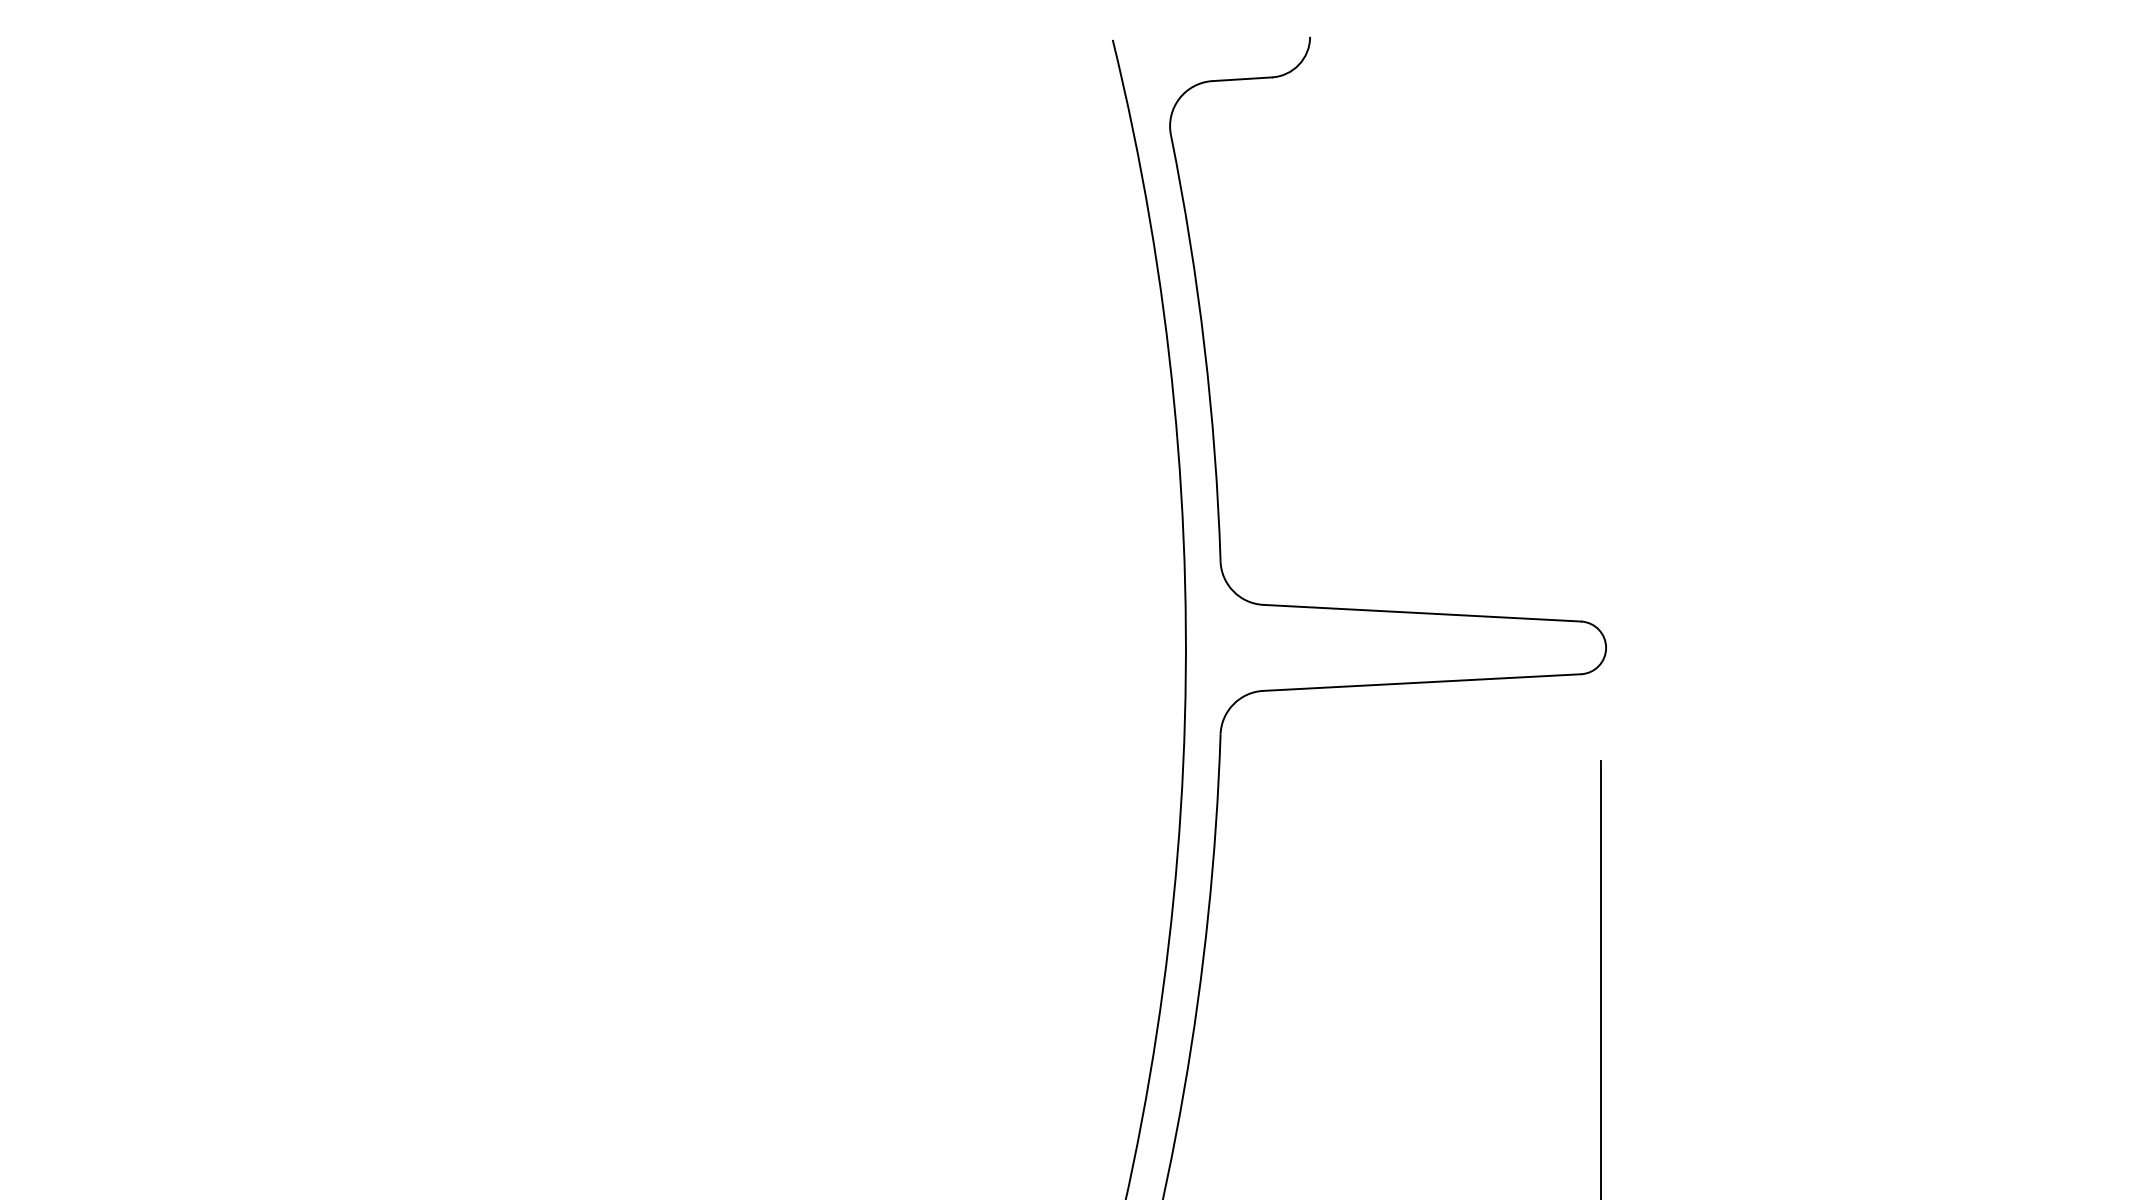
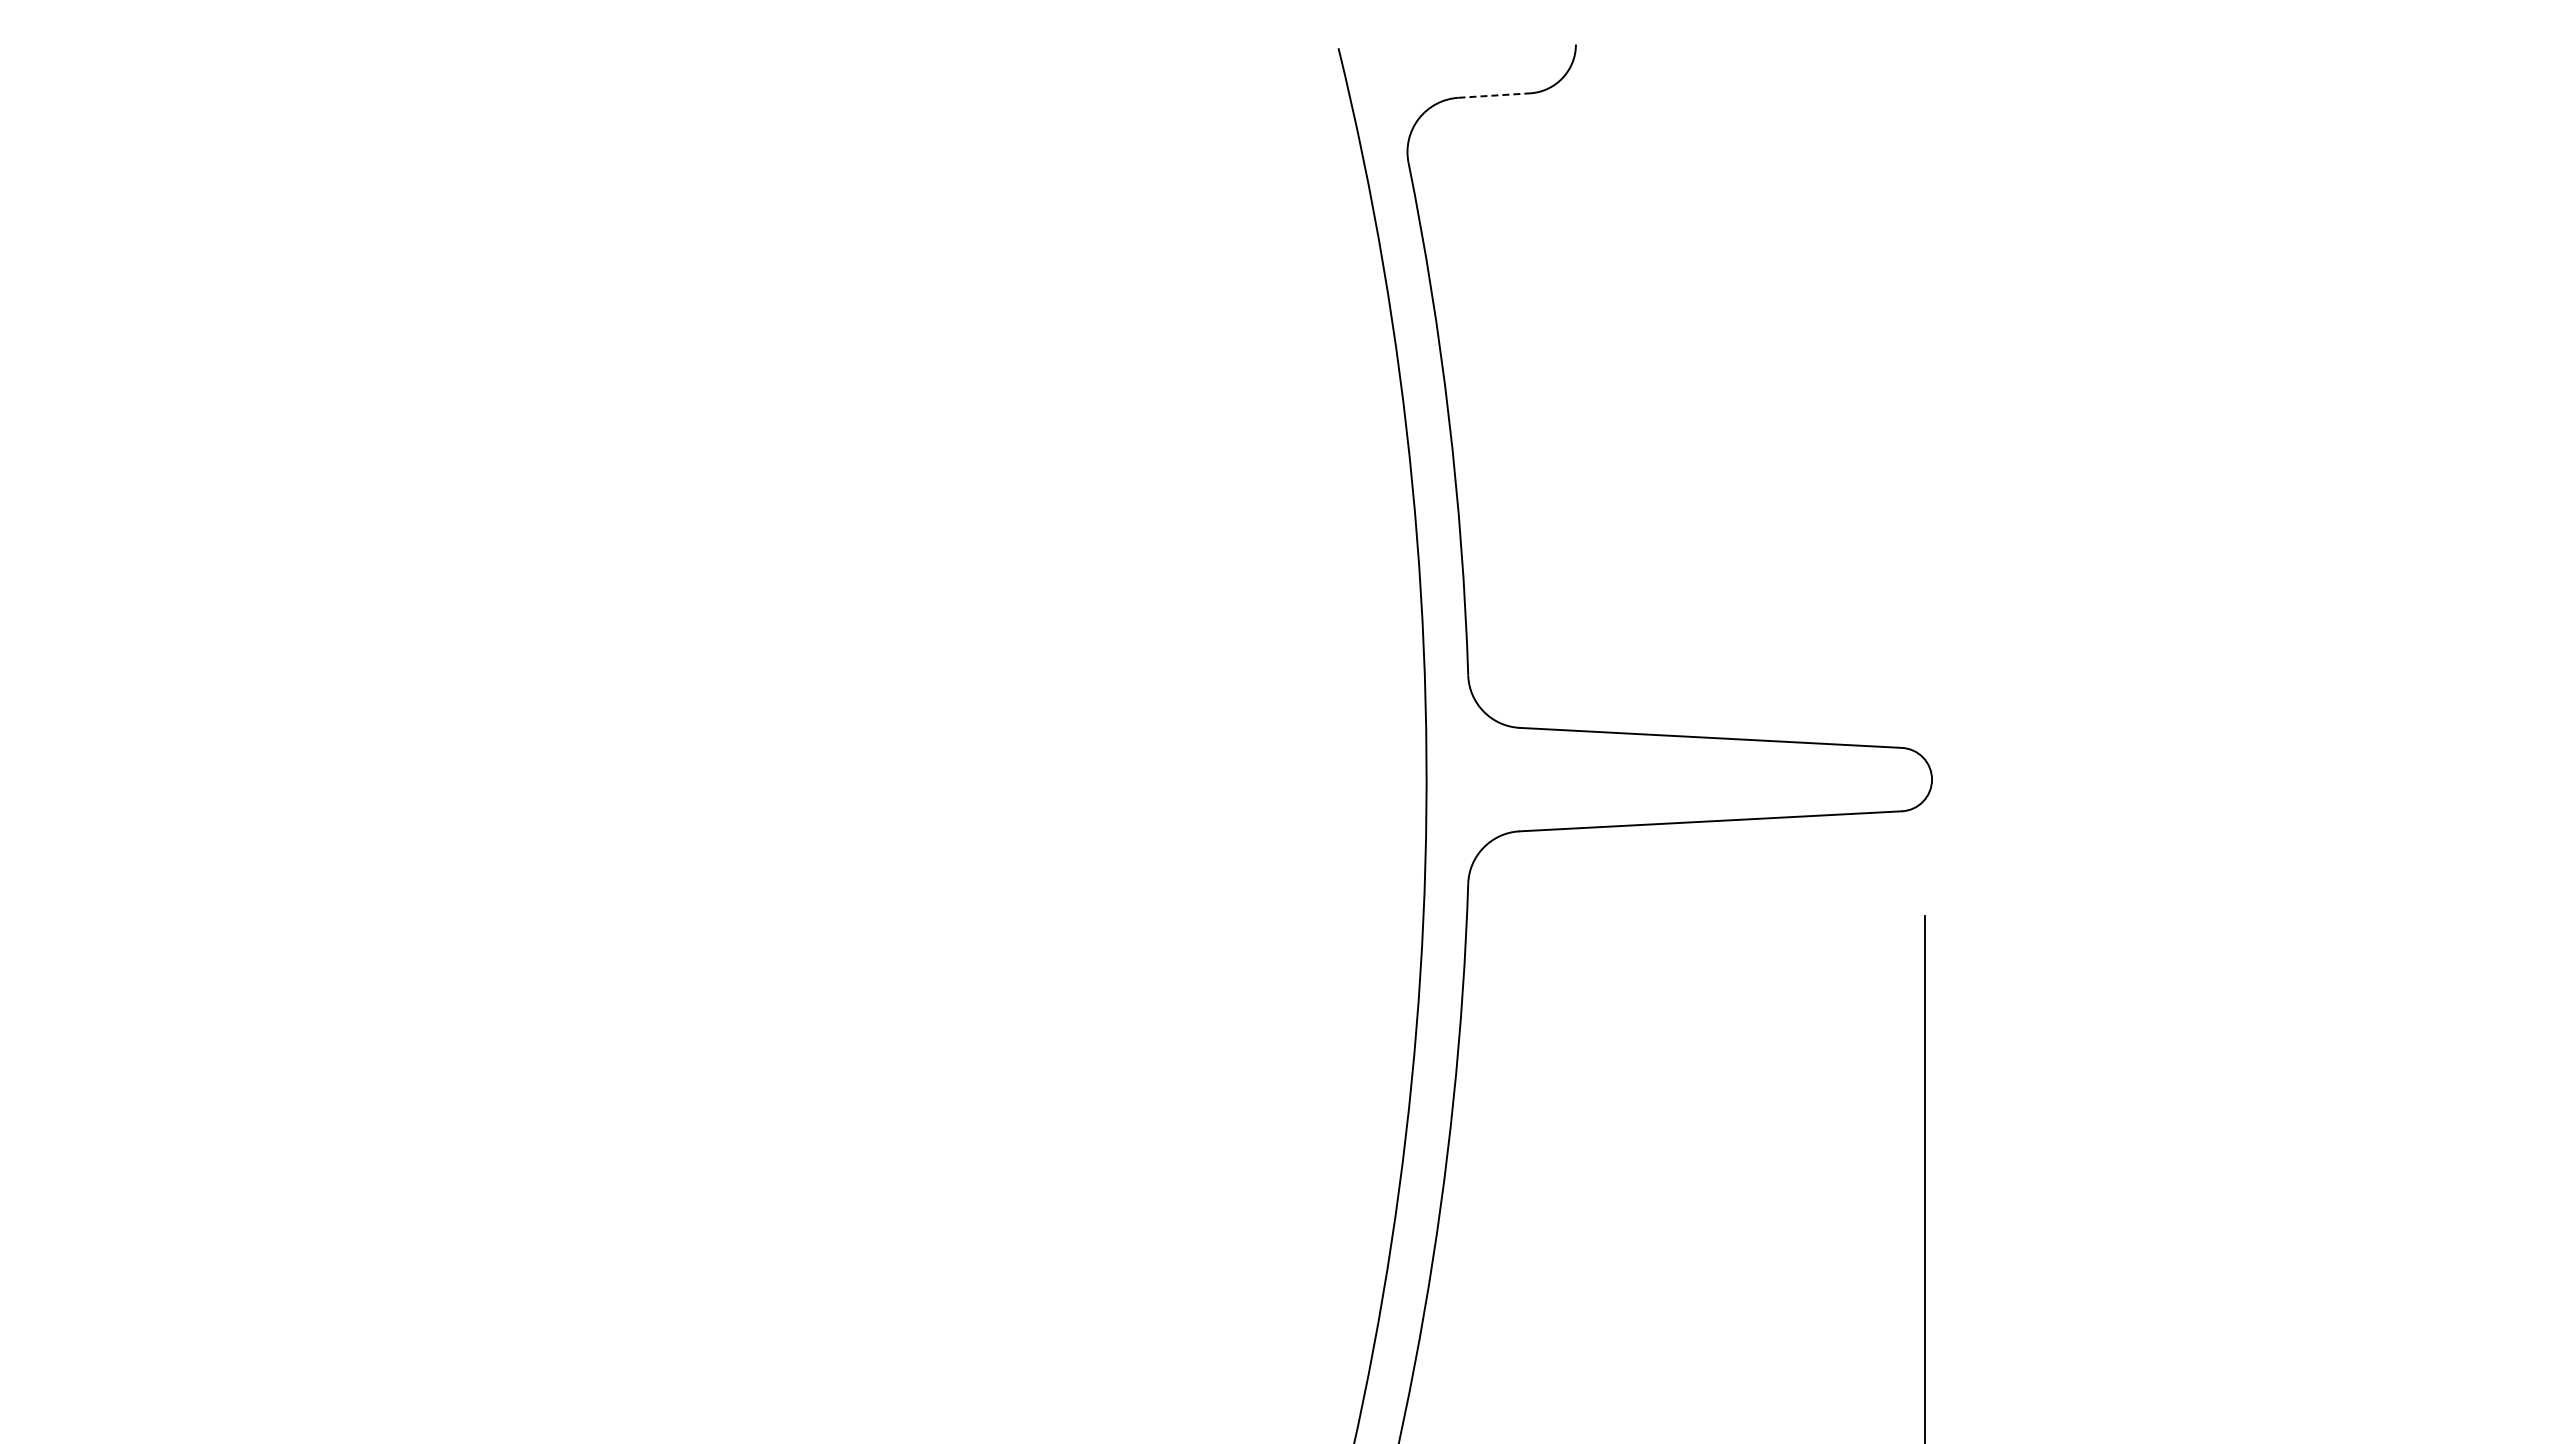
line: (1242, 79) -> (1494, 95), solid -> dashed

